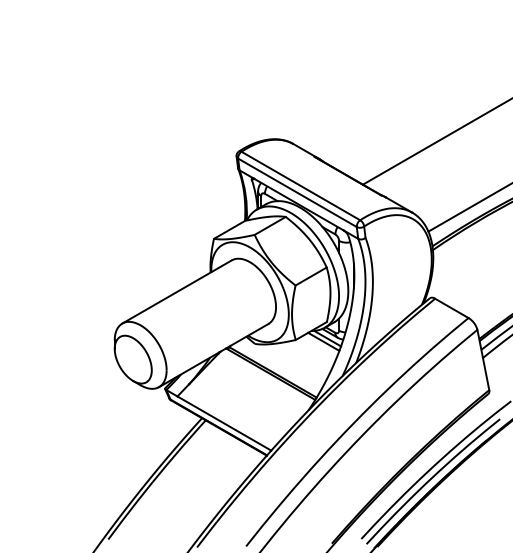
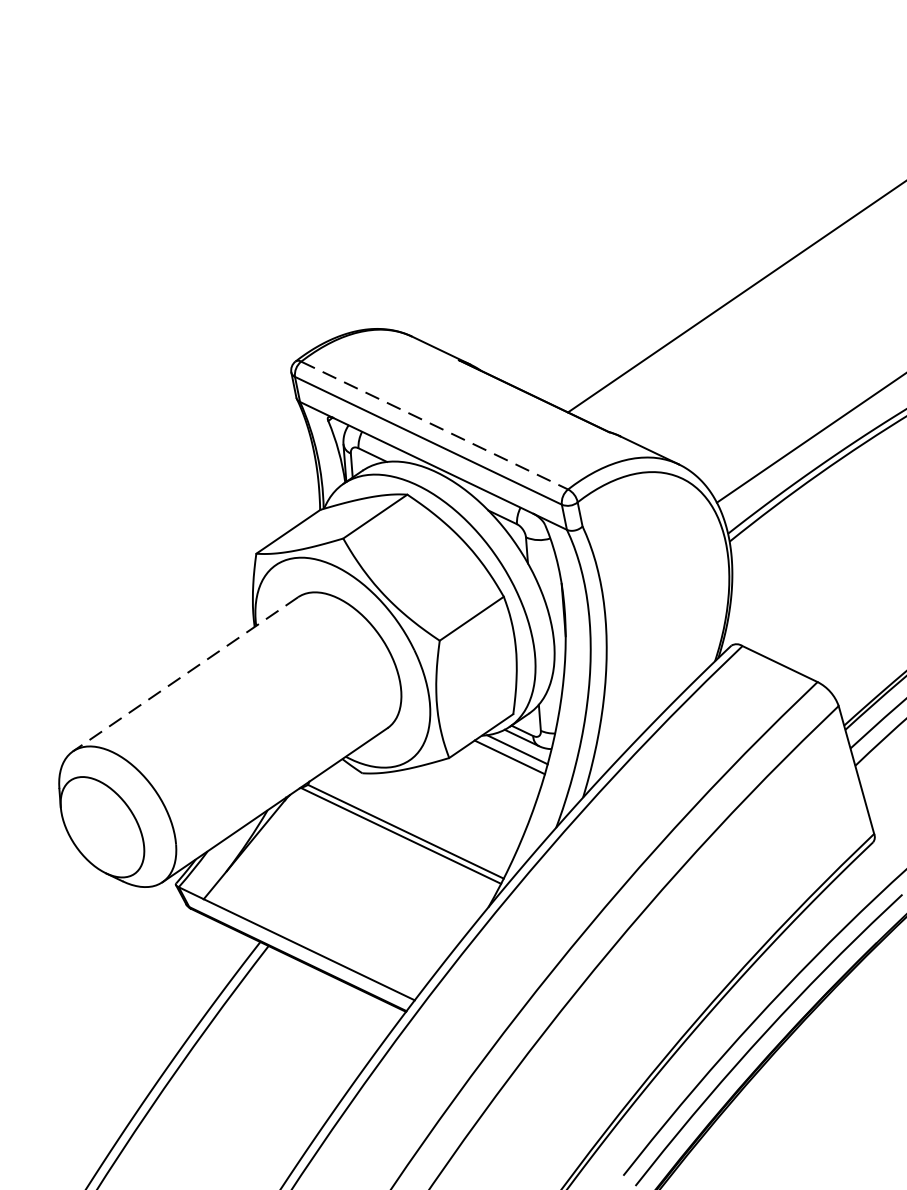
line: (301, 186) -> (436, 426), solid -> dashed
line: (176, 292) -> (184, 675), solid -> dashed

